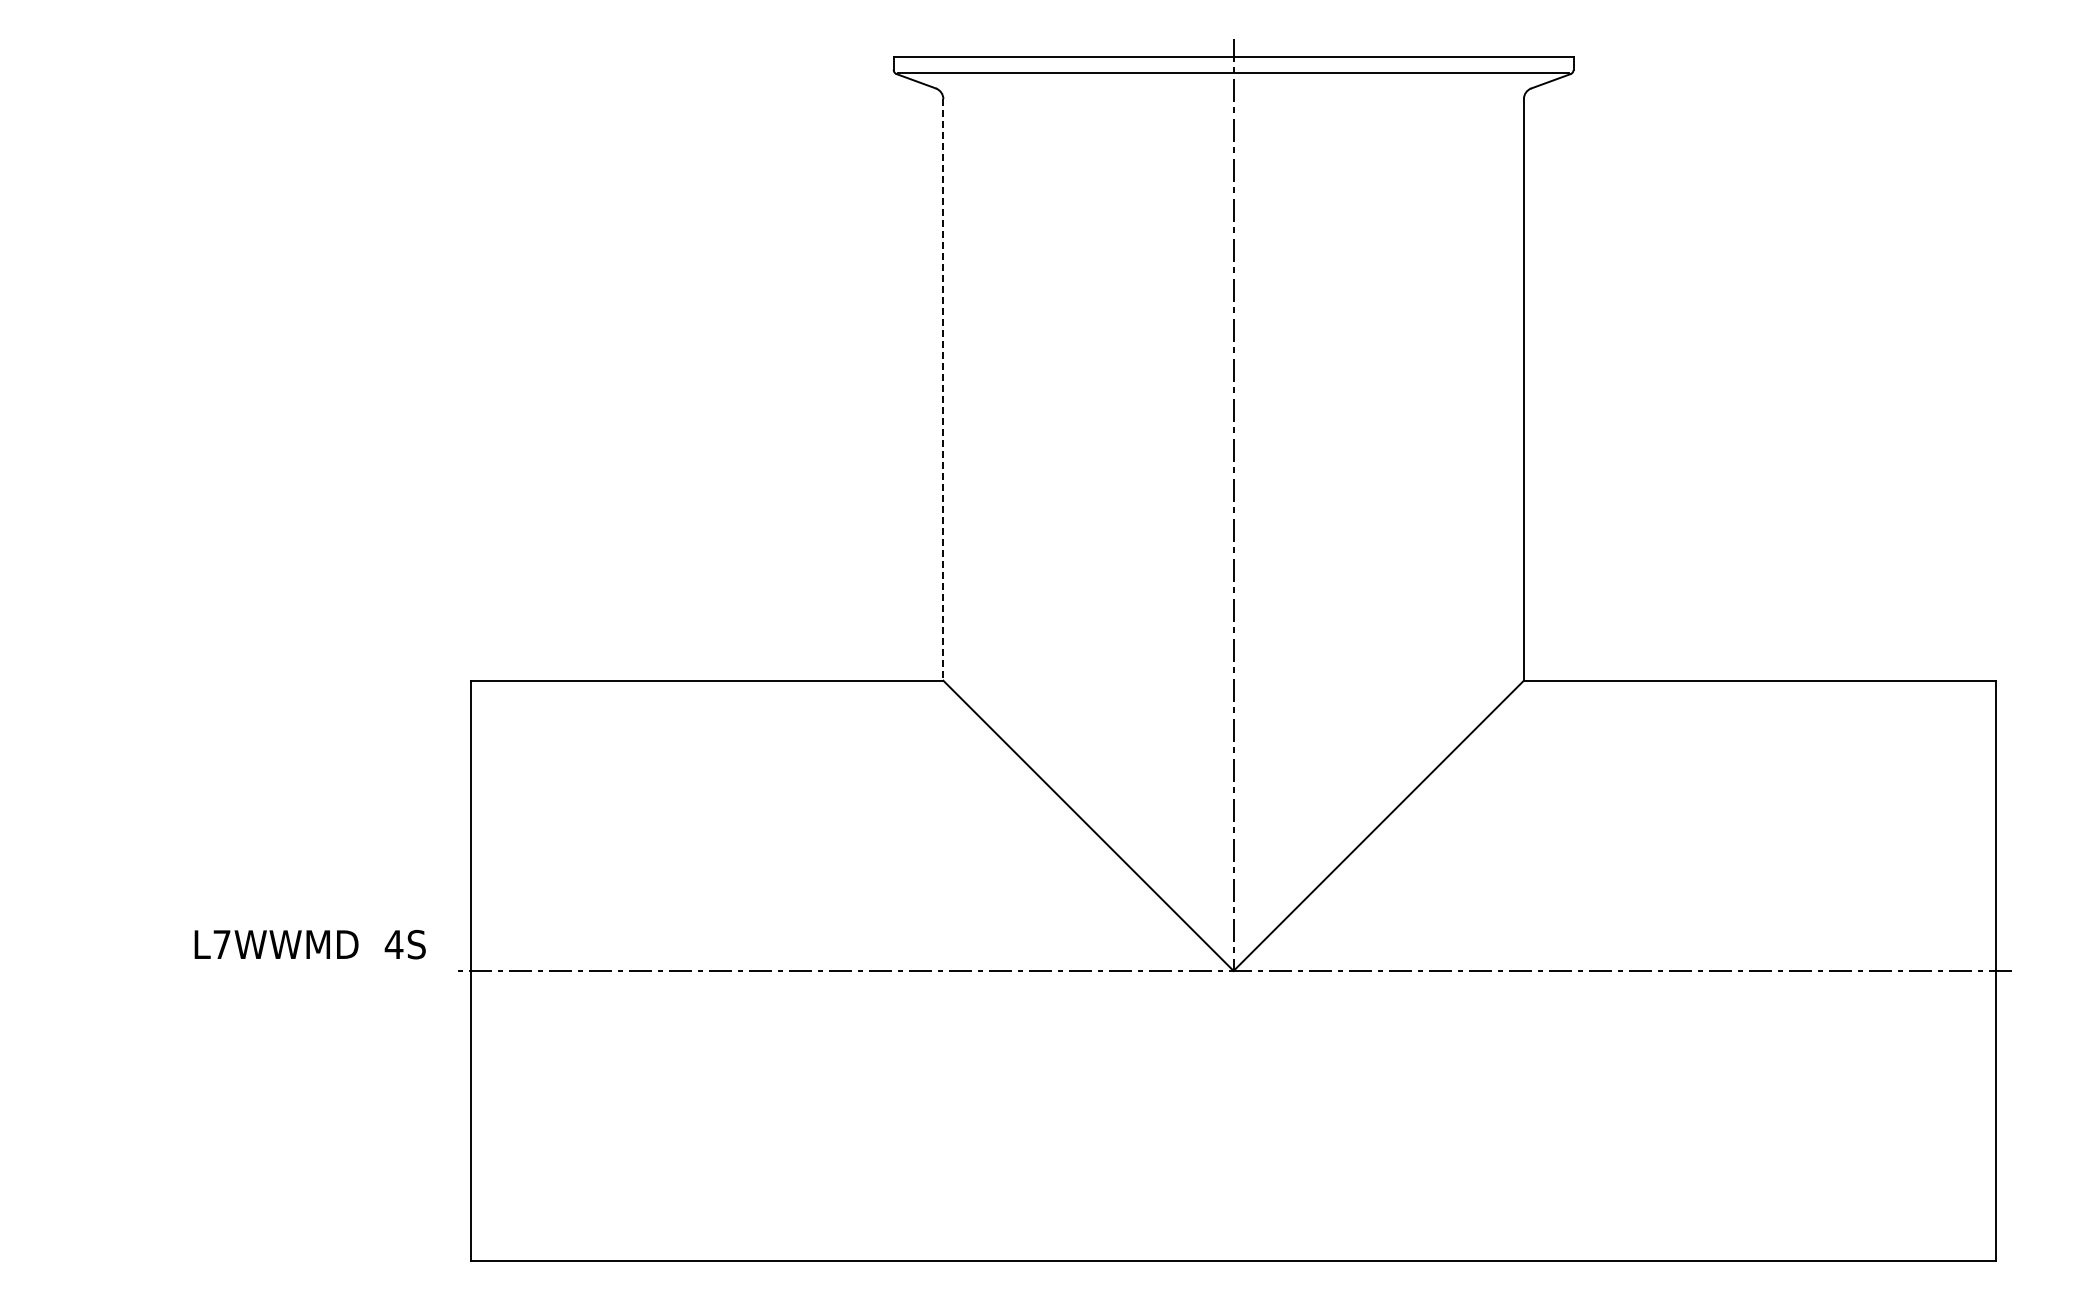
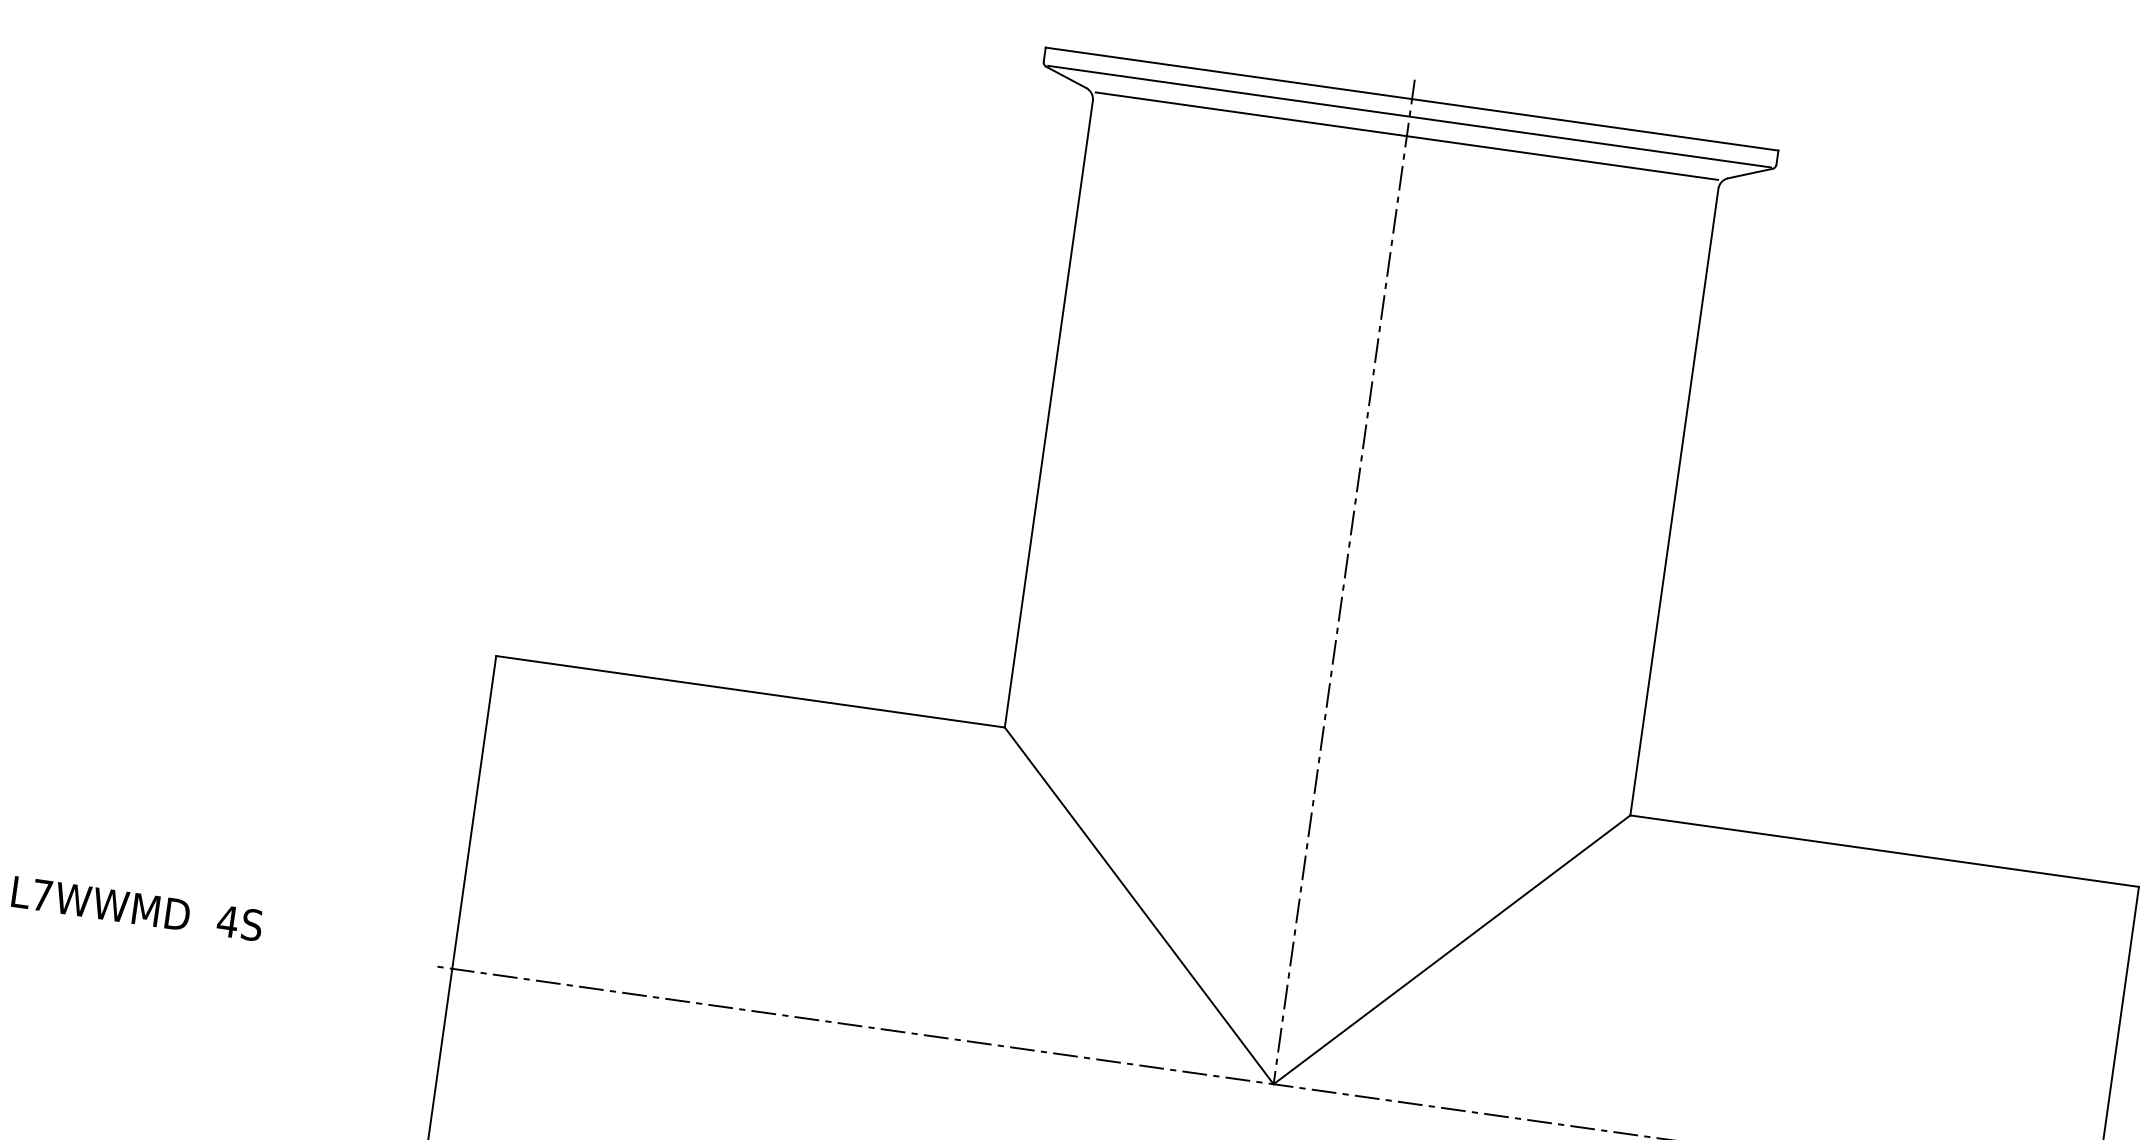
line: (1233, 91) -> (1406, 136), added
line: (943, 389) -> (1049, 413), dashed -> solid
text: (309, 944) -> (136, 908), moved

